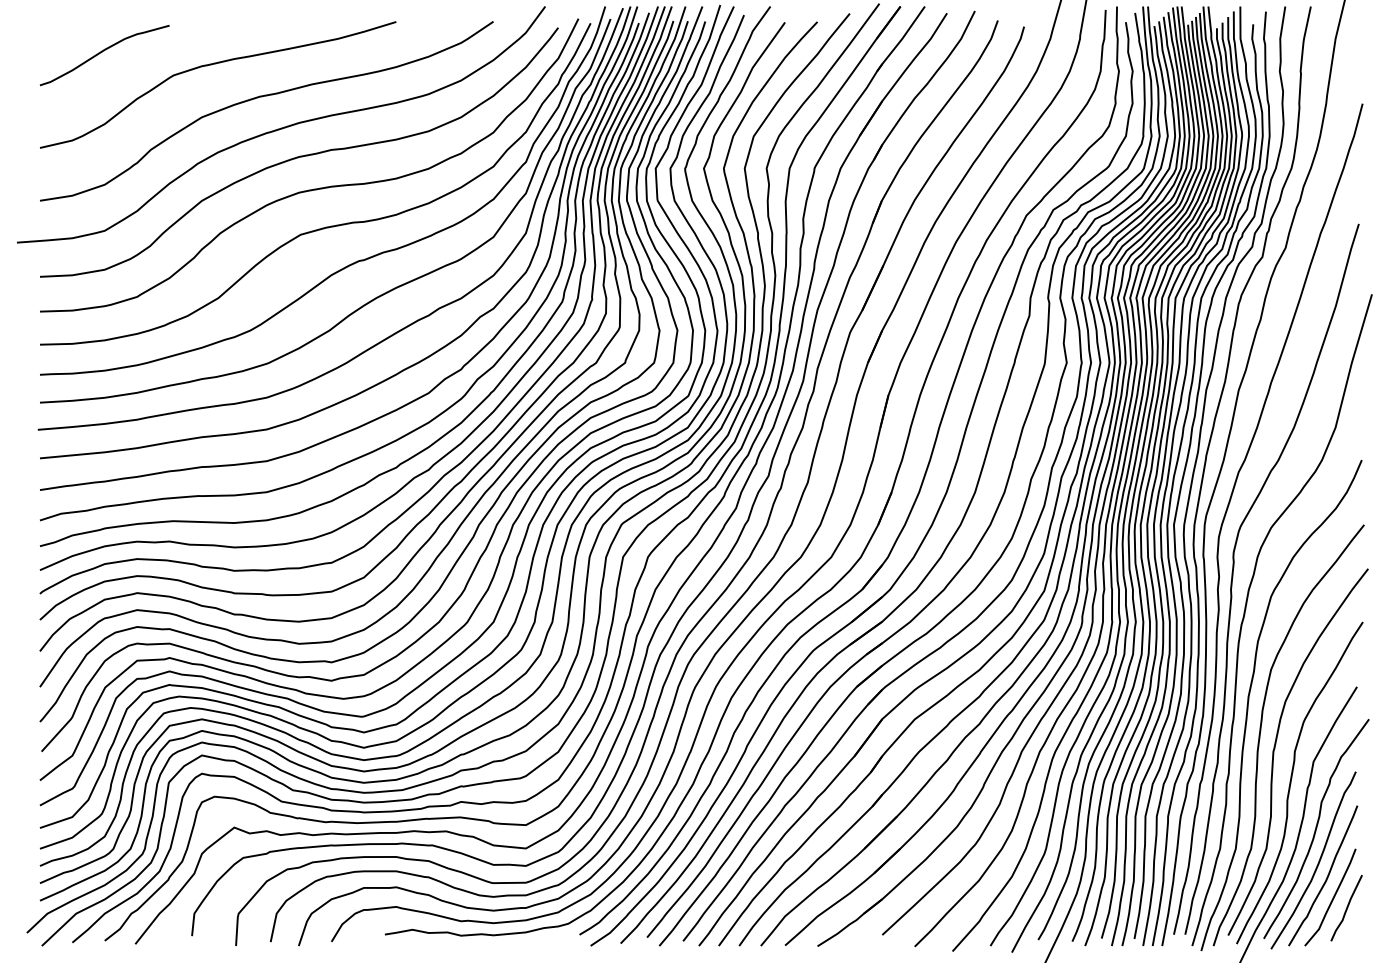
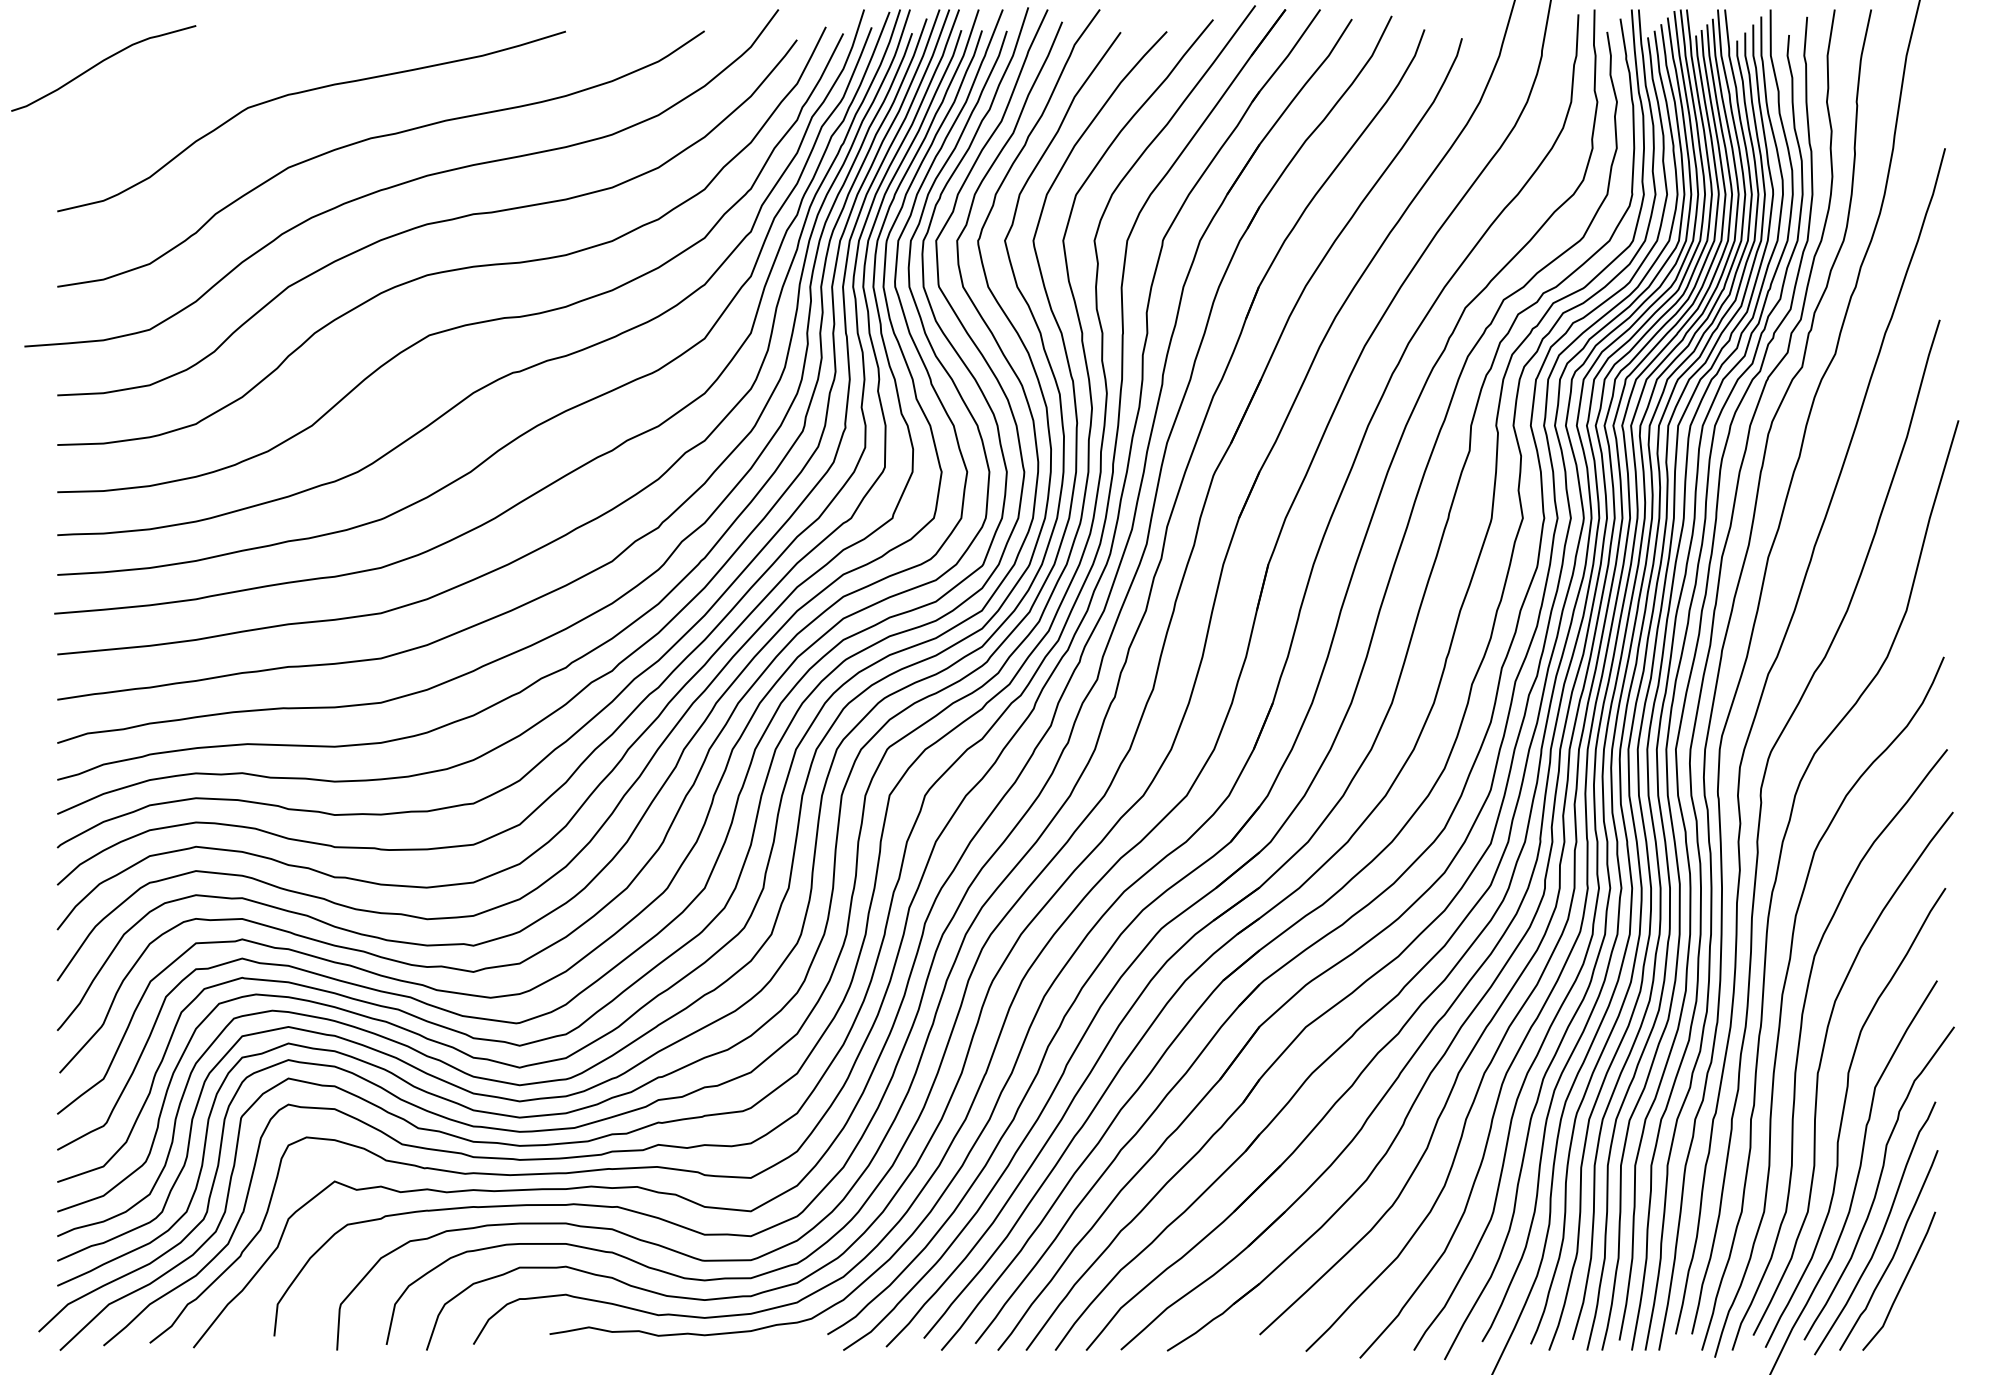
curve: (101, 52) -> (99, 64), moved
curve: (1346, 908) -> (1922, 1296), removed

